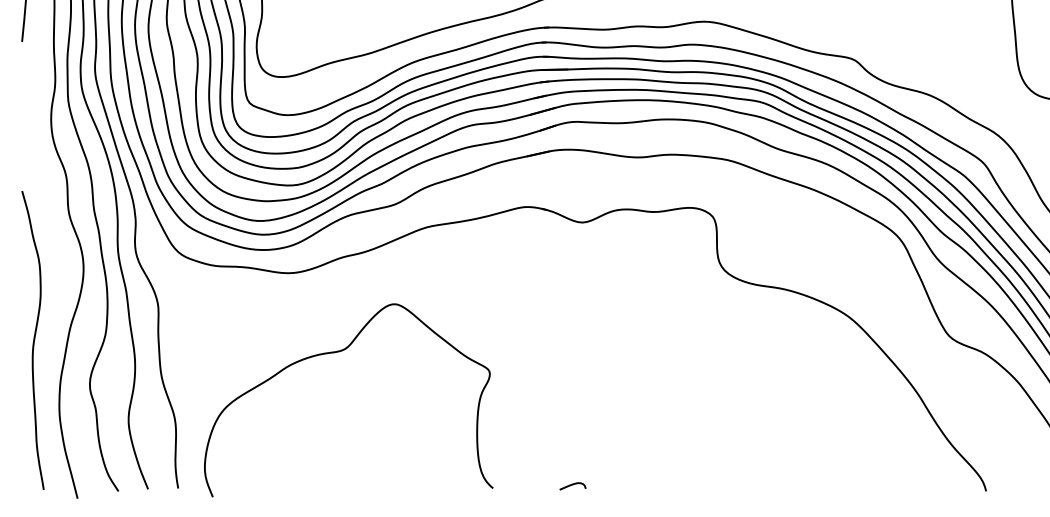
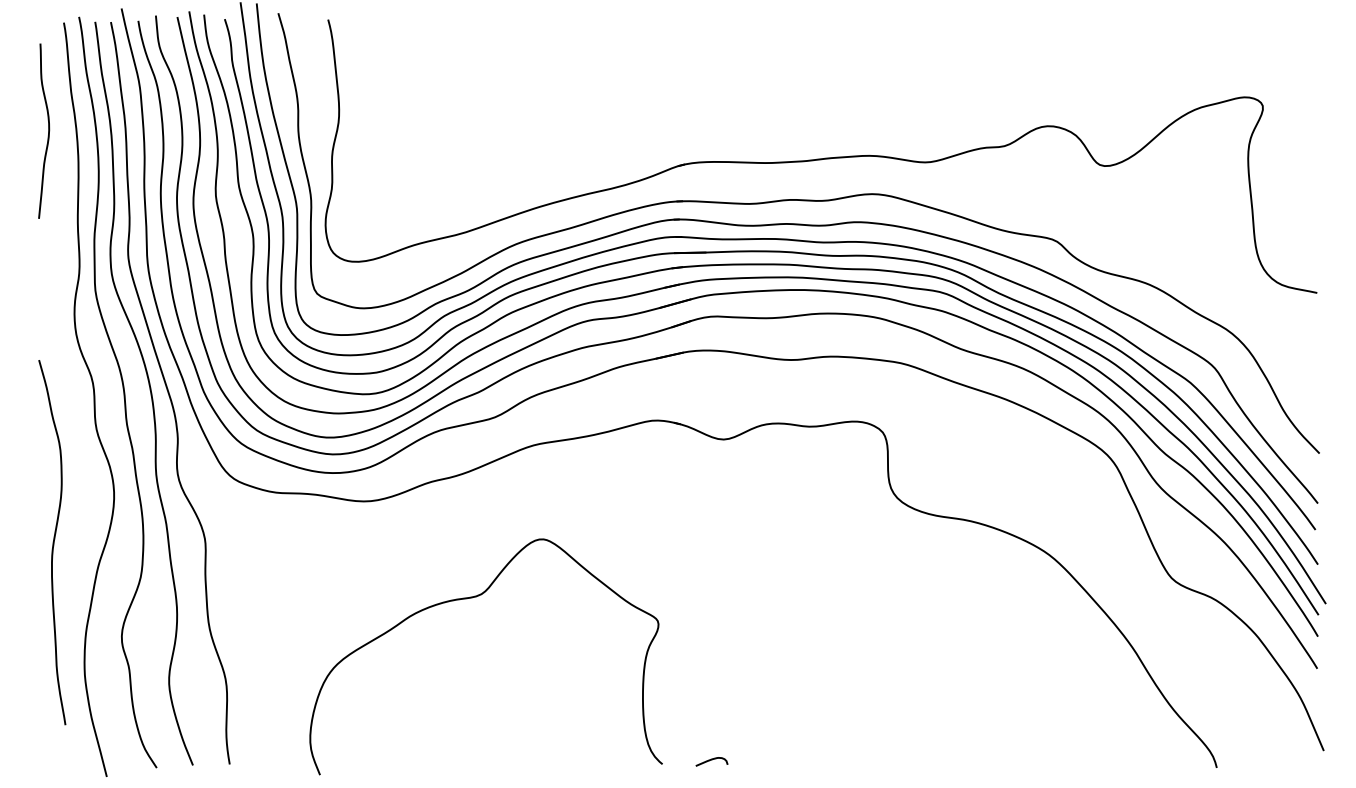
curve: (33, 340) -> (52, 542), moved
curve: (337, 352) -> (472, 598), moved

